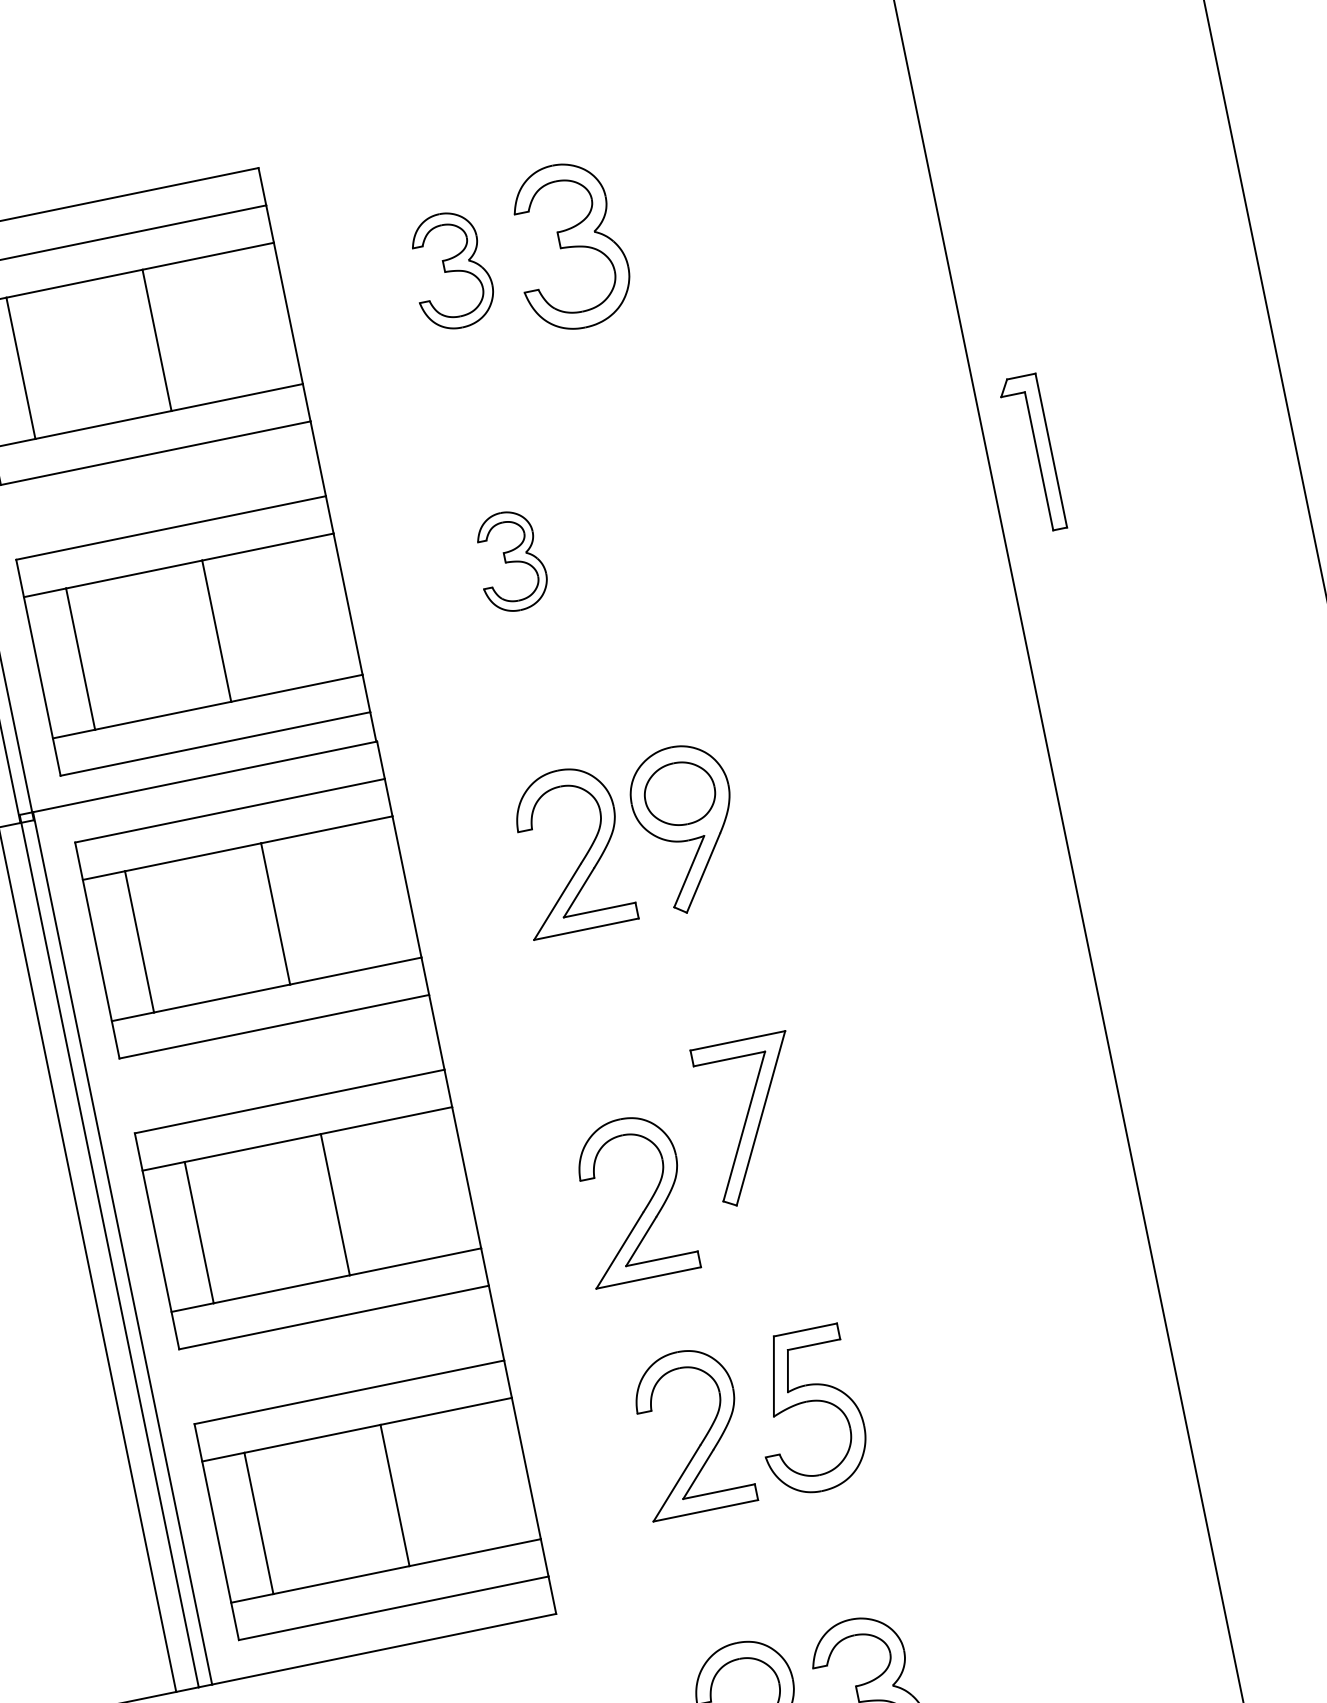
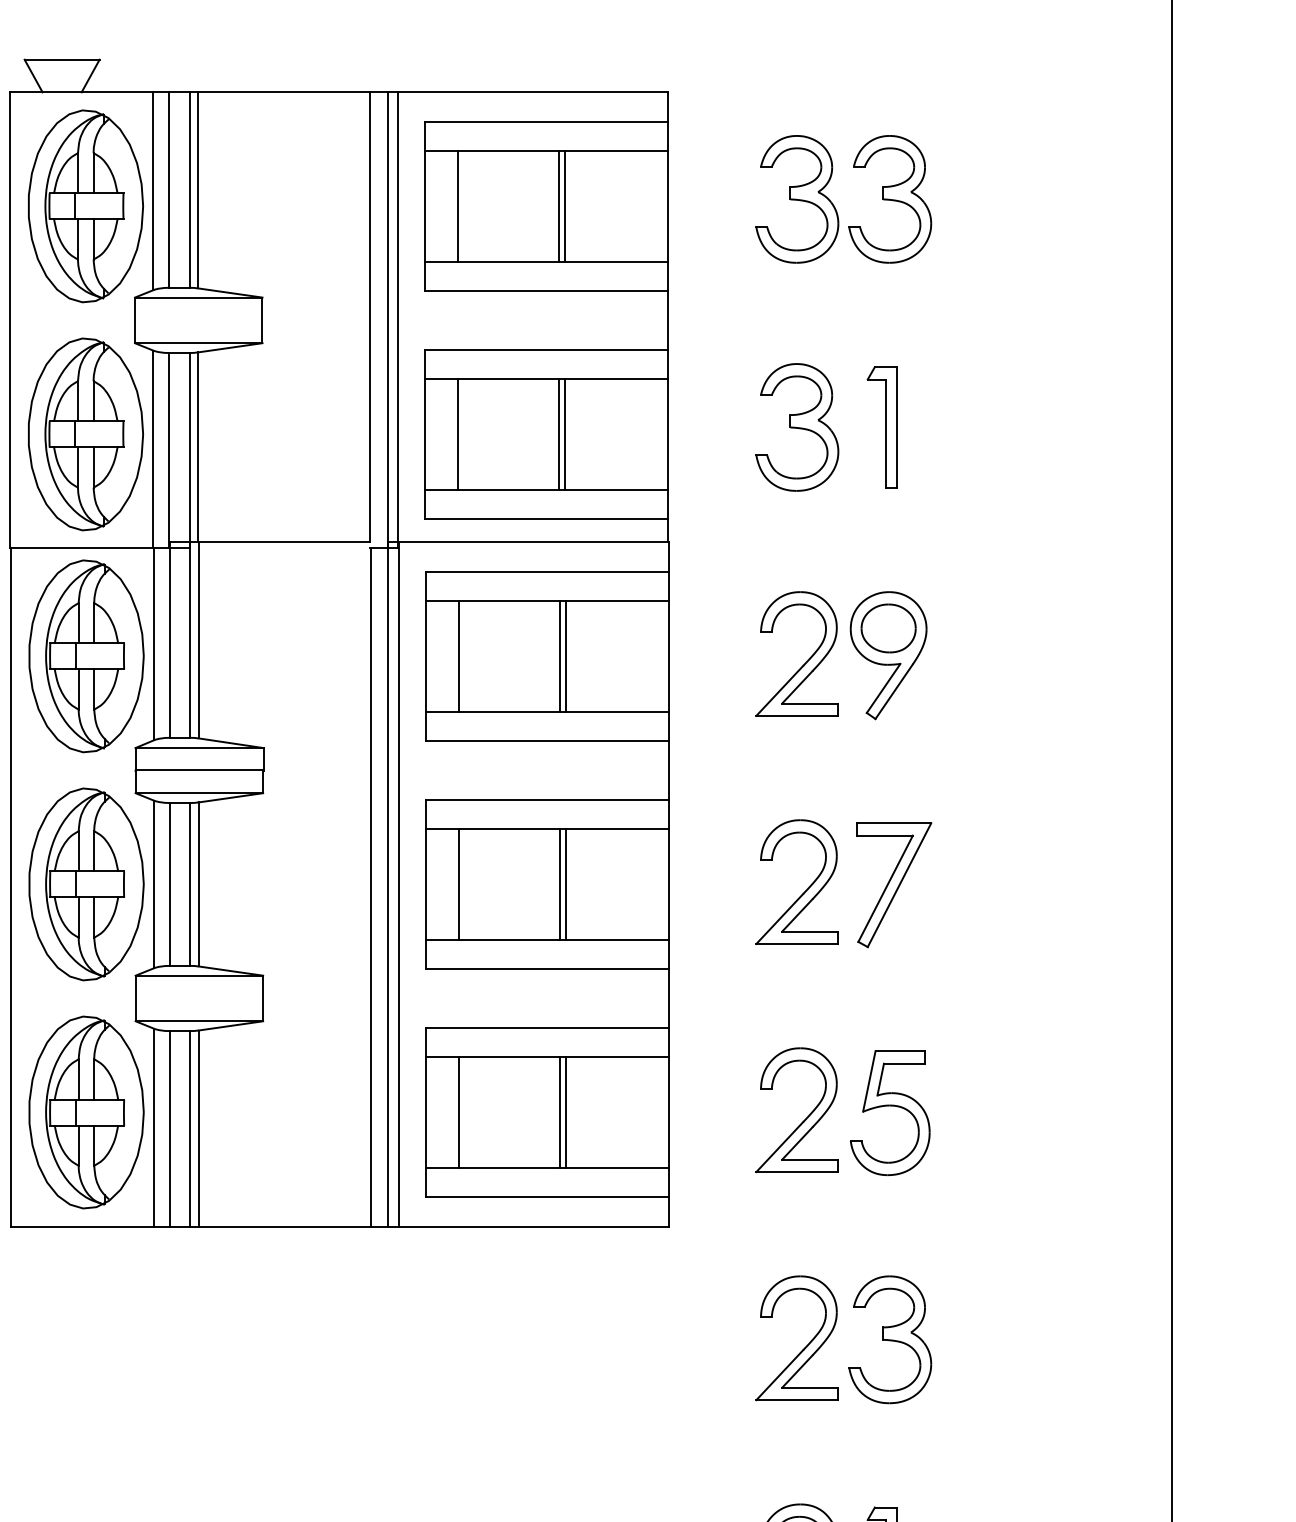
part: (451, 270) -> (797, 199), size x1.43
line: (148, 341) -> (558, 205), added
part: (1031, 454) -> (881, 427), moved
part: (511, 561) -> (797, 427), size x1.67
line: (208, 632) -> (558, 434), added
line: (267, 914) -> (559, 655), added
line: (327, 1206) -> (559, 884), added
part: (645, 1207) -> (805, 890), moved
line: (386, 1497) -> (559, 1112), added

